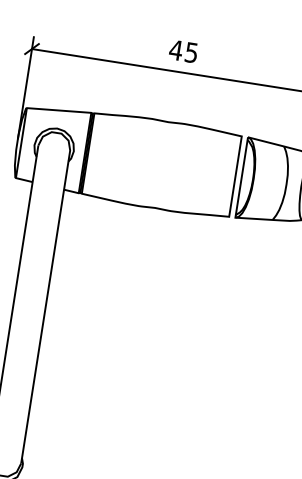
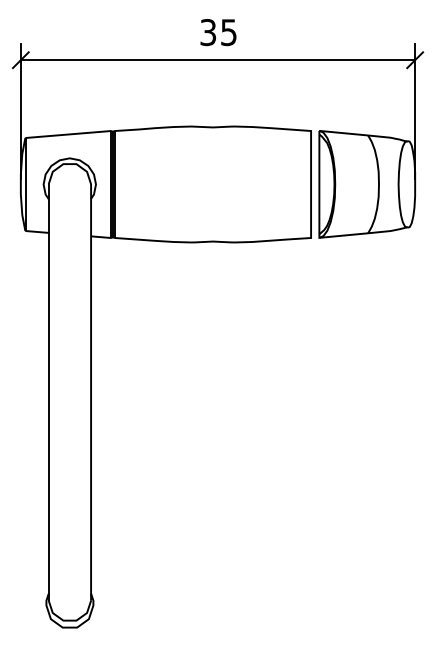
text: (175, 50) -> (207, 32), 45 -> 35

